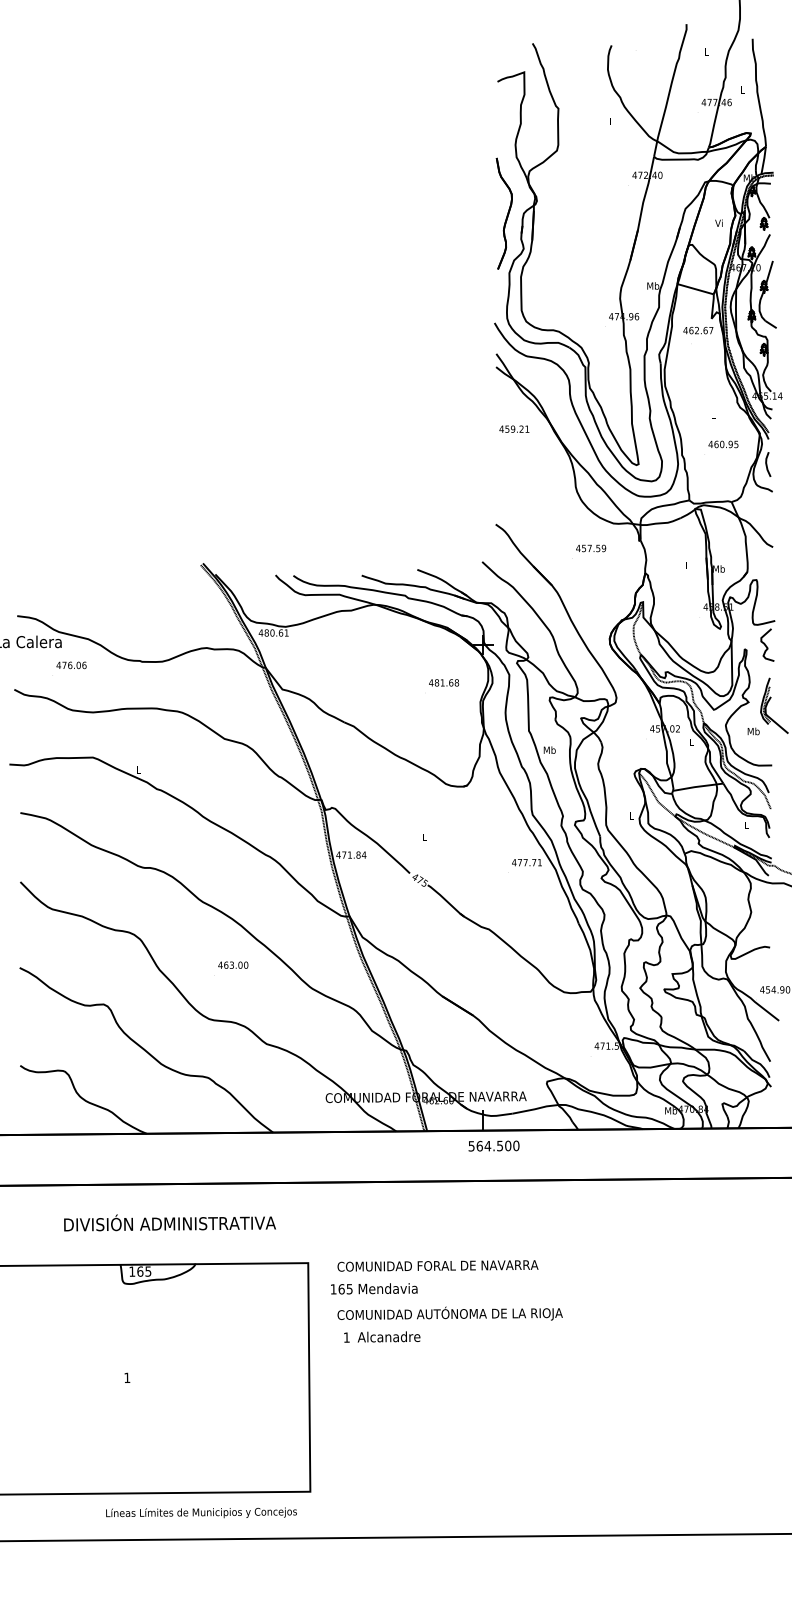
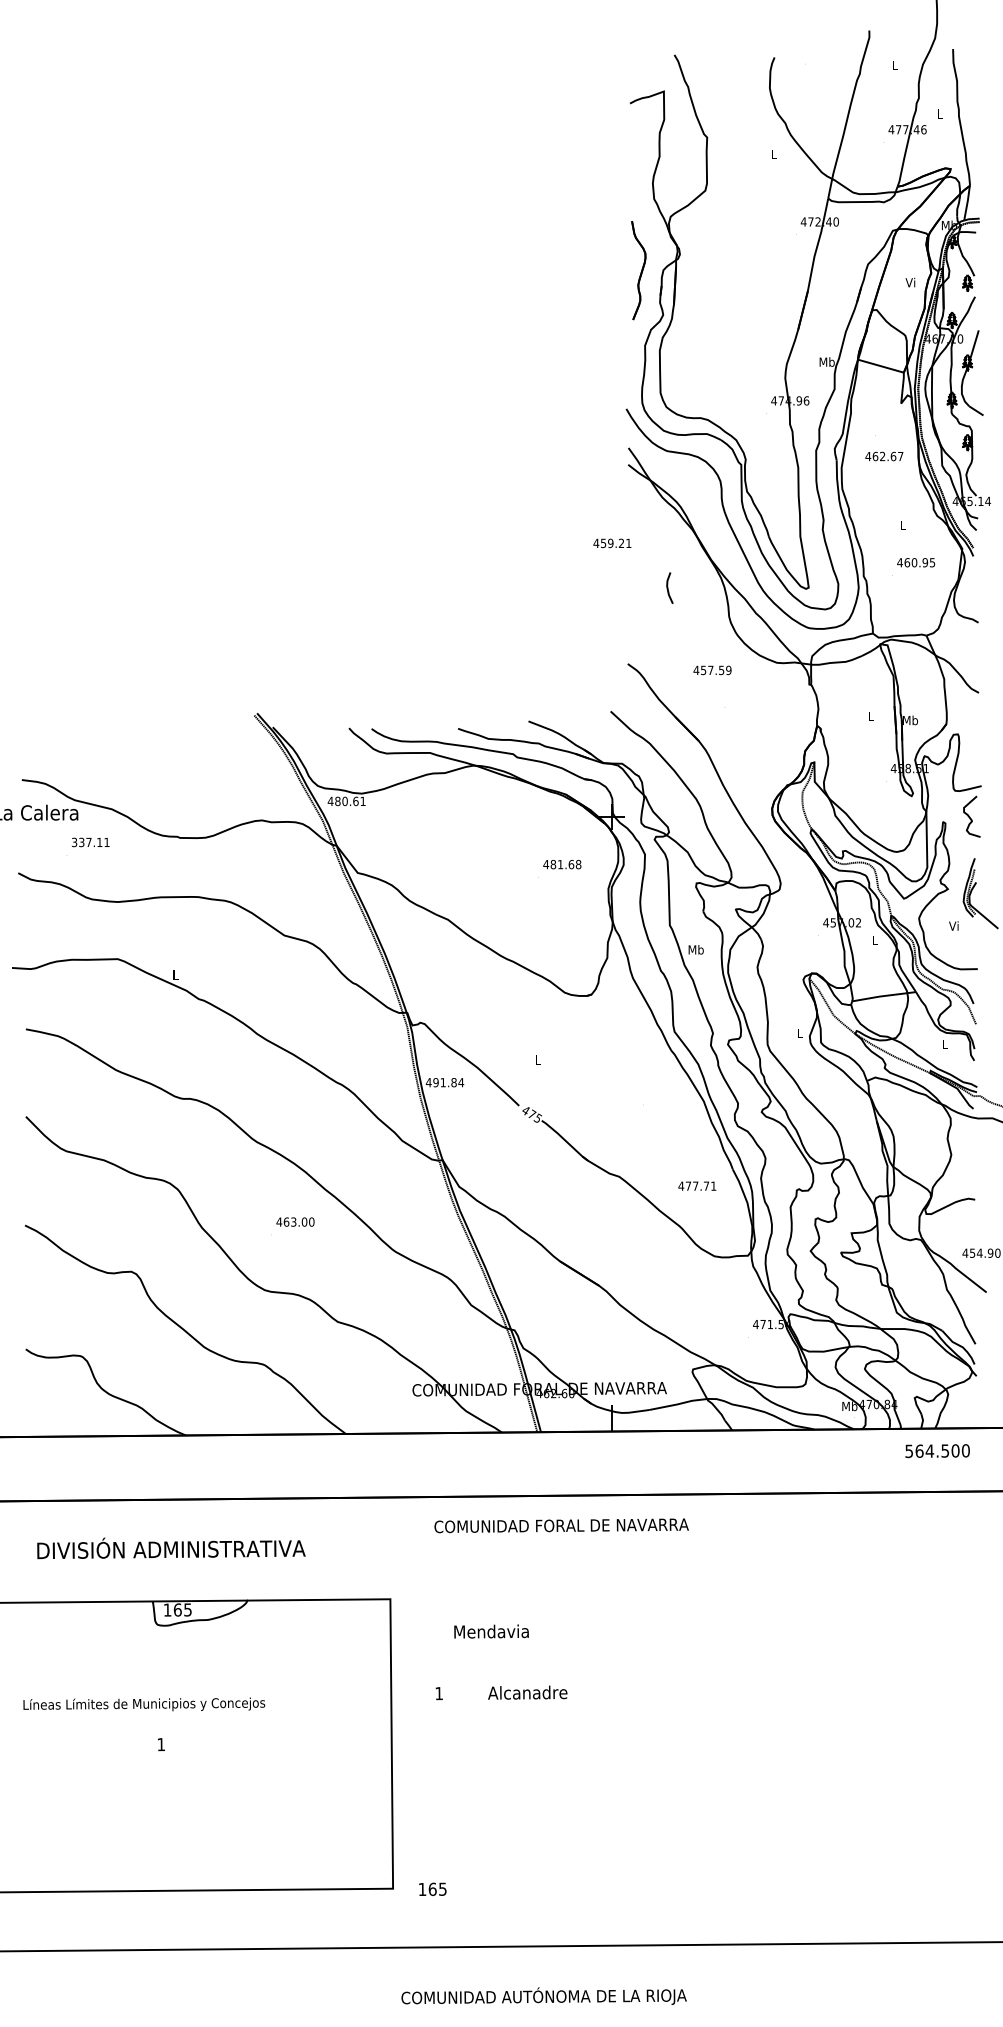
part: (504, 213) -> (638, 270), size x0.7
text: (698, 330) -> (884, 456), moved
text: (514, 429) -> (612, 543), moved
line: (767, 464) -> (668, 587), moved
text: (591, 548) -> (712, 670), moved
text: (71, 665) -> (90, 842), 476.06 -> 337.11
text: (752, 730) -> (953, 925), Mb -> Vi
text: (343, 854) -> (435, 1082), 471.84 -> 491.84
text: (527, 862) -> (697, 1185), moved
text: (493, 1146) -> (937, 1451), moved
text: (170, 1223) -> (171, 1548), moved
text: (437, 1265) -> (561, 1525), moved
text: (341, 1288) -> (432, 1888), moved
text: (449, 1313) -> (543, 1995), moved
text: (388, 1336) -> (527, 1692), moved
text: (201, 1512) -> (144, 1704), moved

